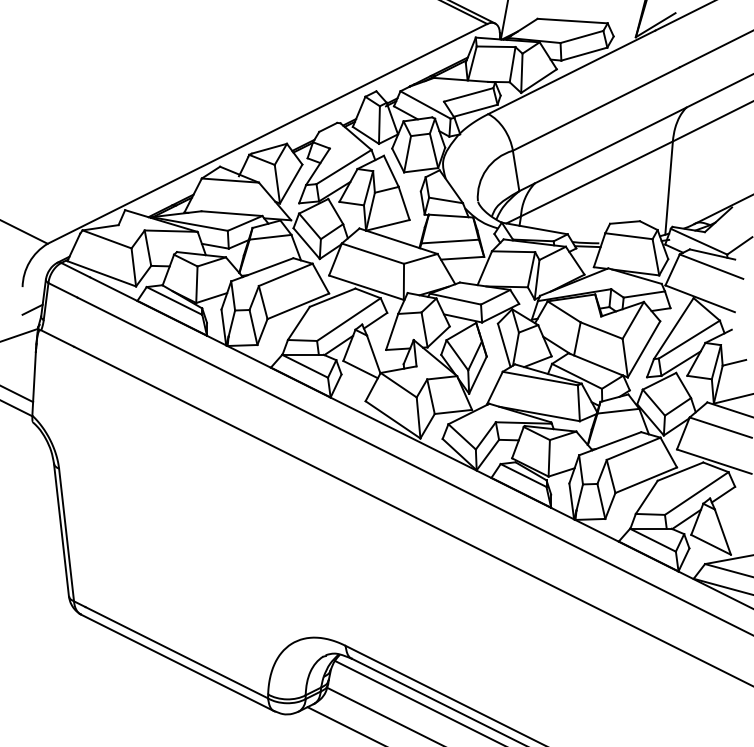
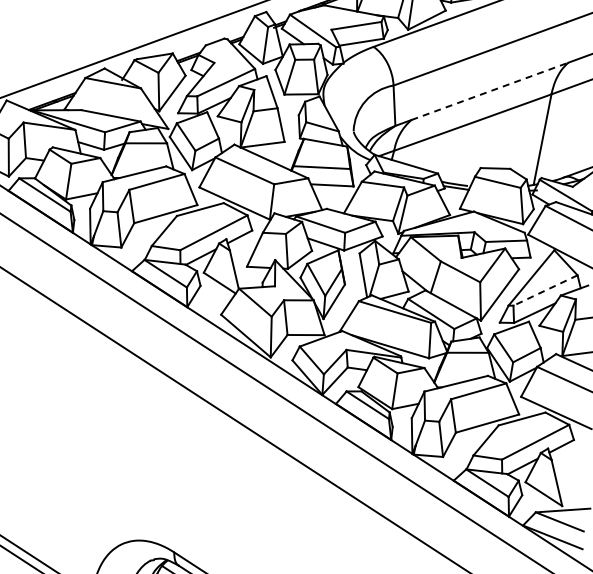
line: (610, 145) -> (489, 91), solid -> dashed
line: (689, 339) -> (545, 290), solid -> dashed

